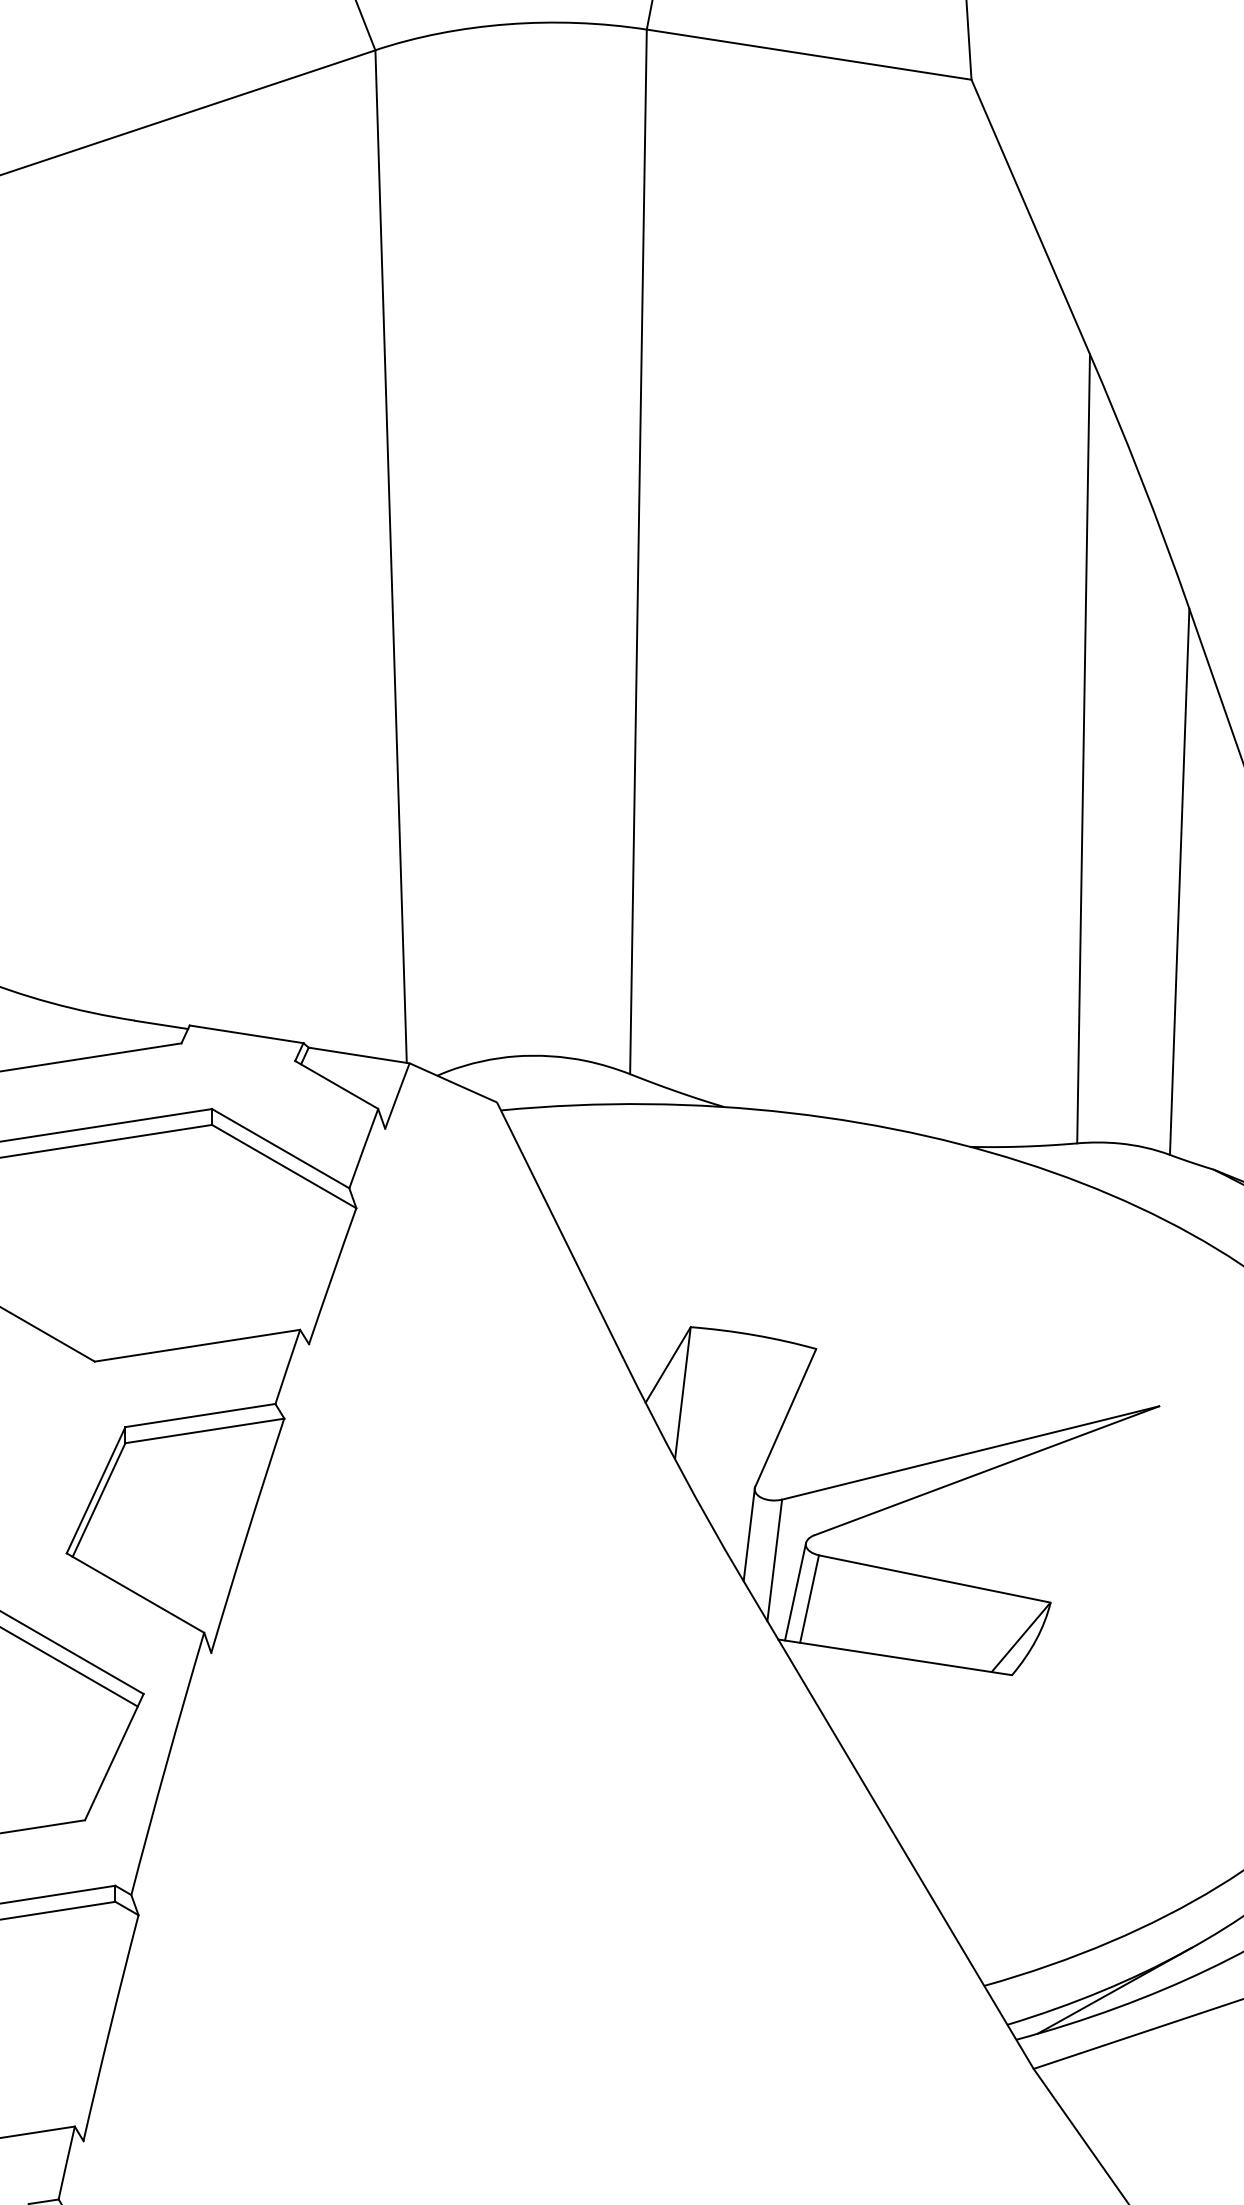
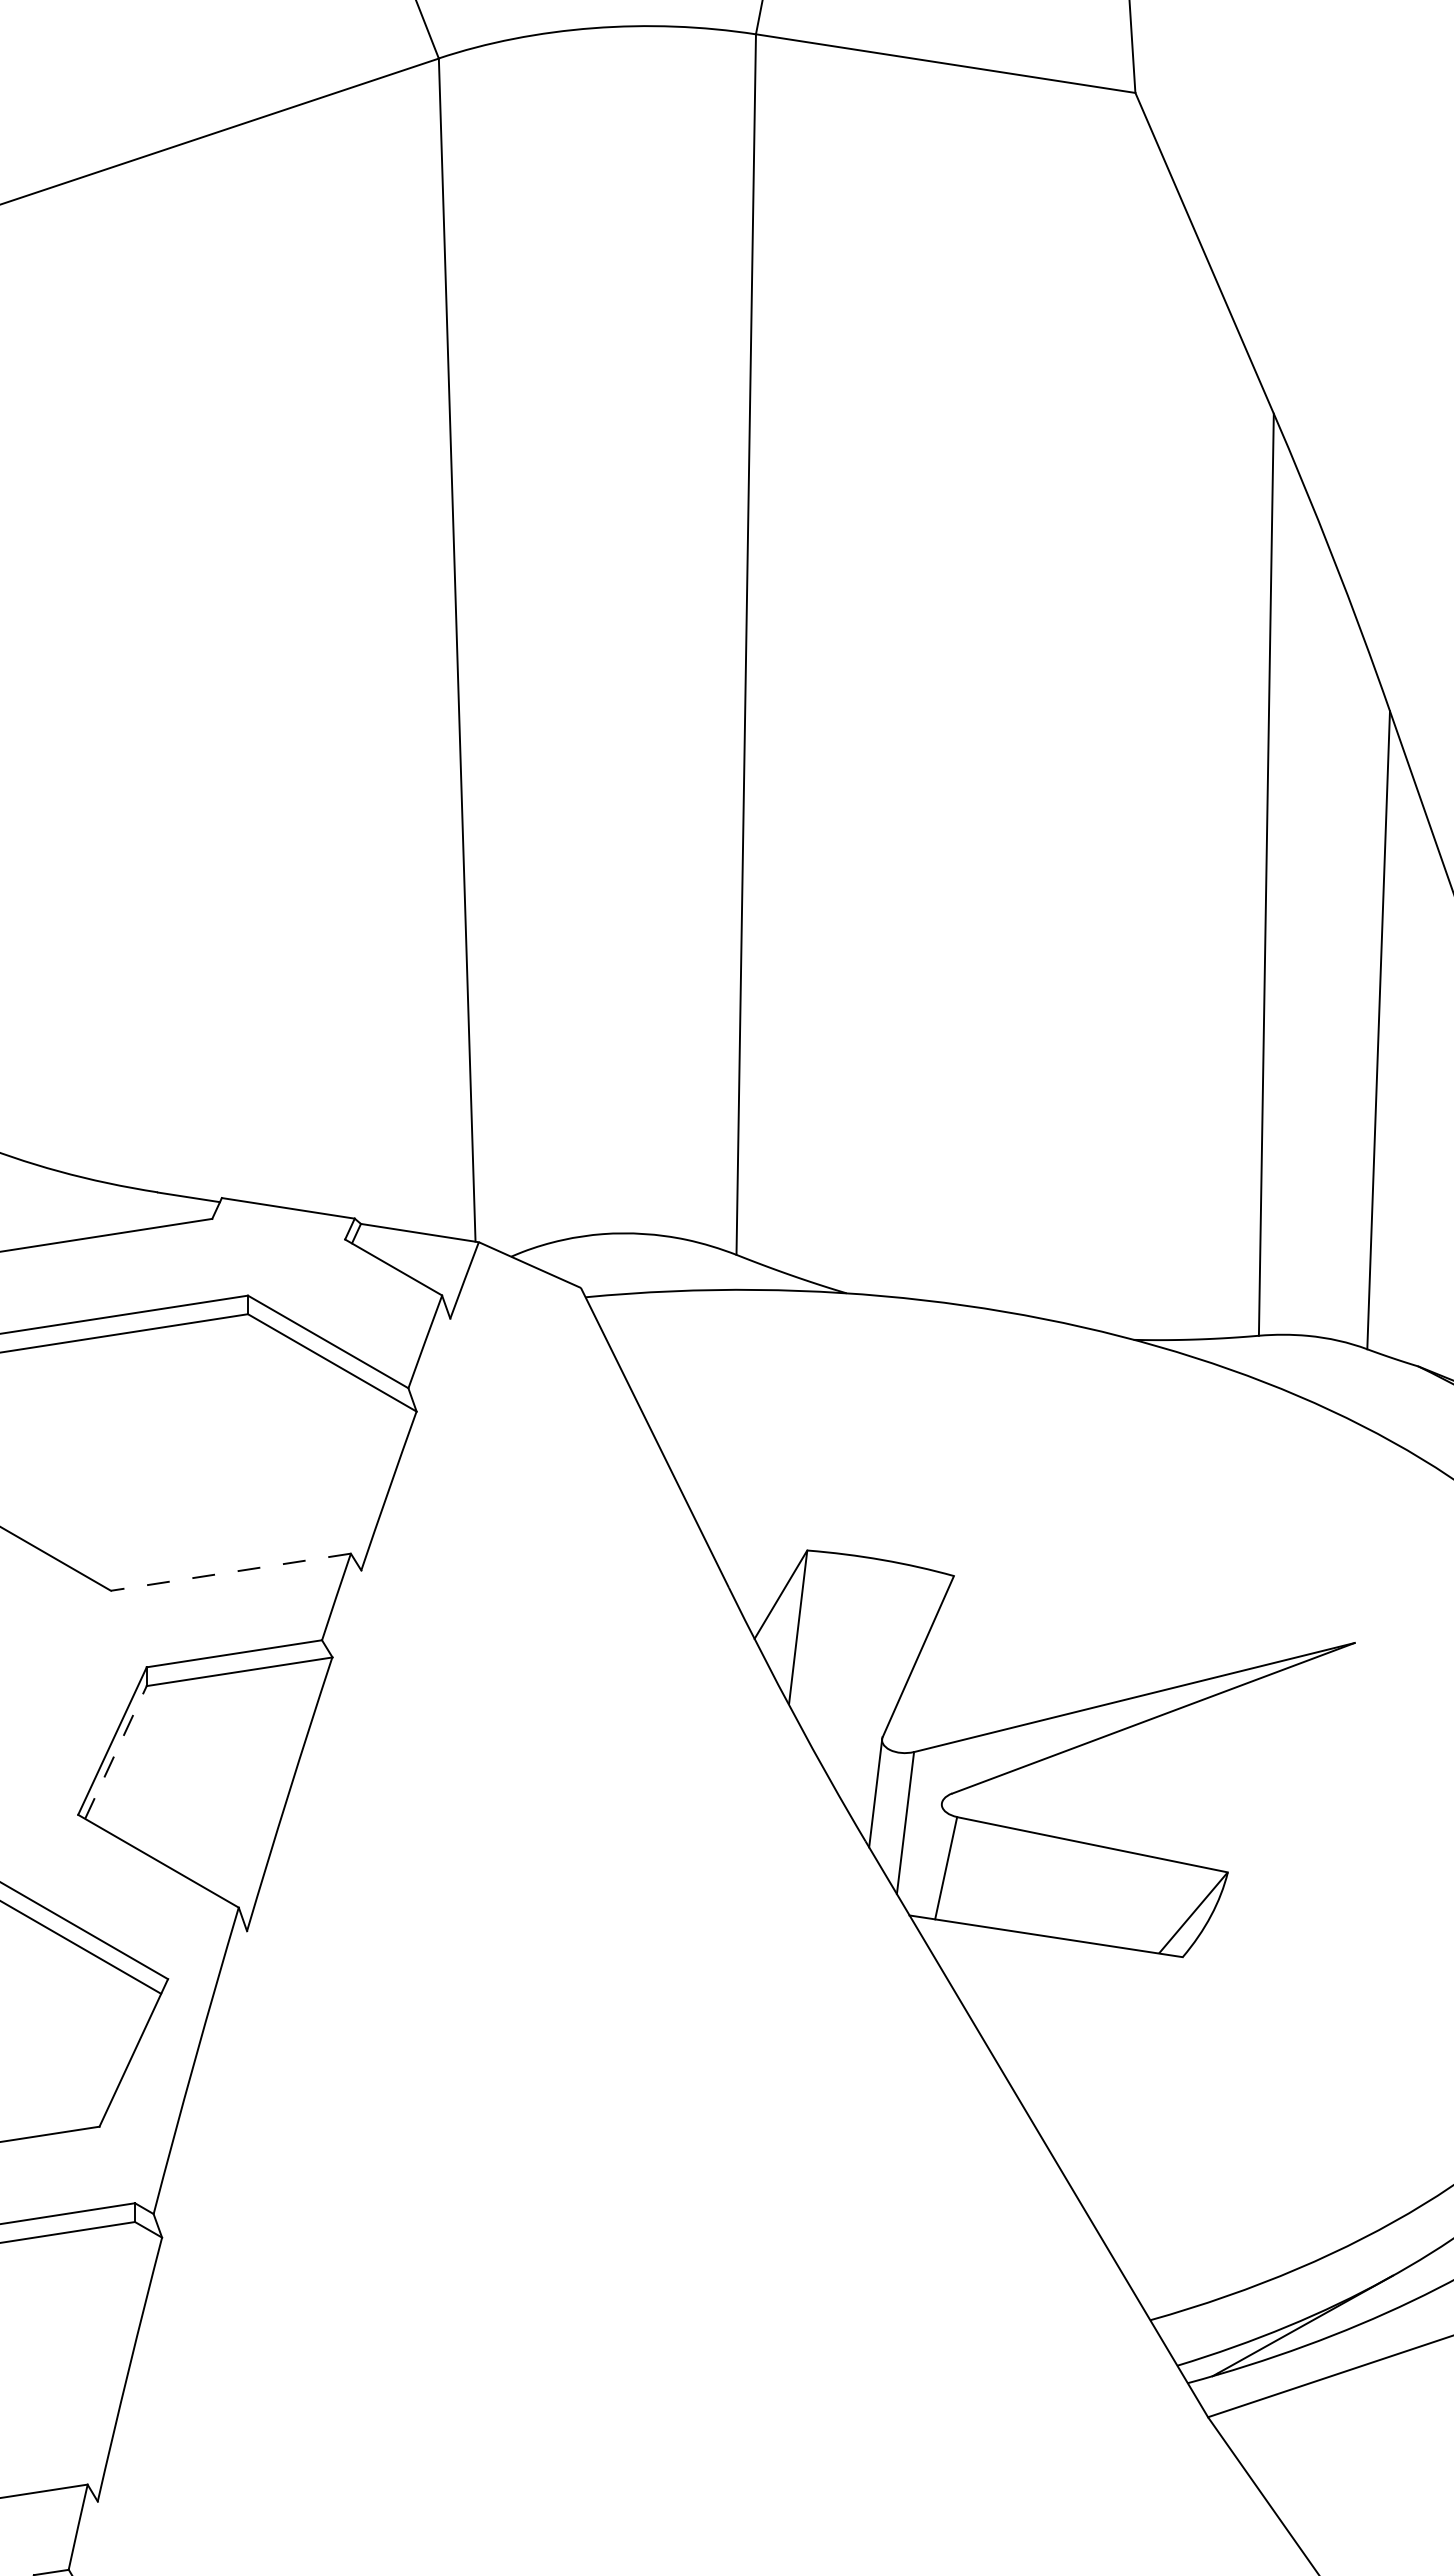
line: (197, 1345) -> (230, 1572), solid -> dashed
line: (99, 1500) -> (116, 1752), solid -> dashed
line: (795, 1591) -> (929, 1859), removed

